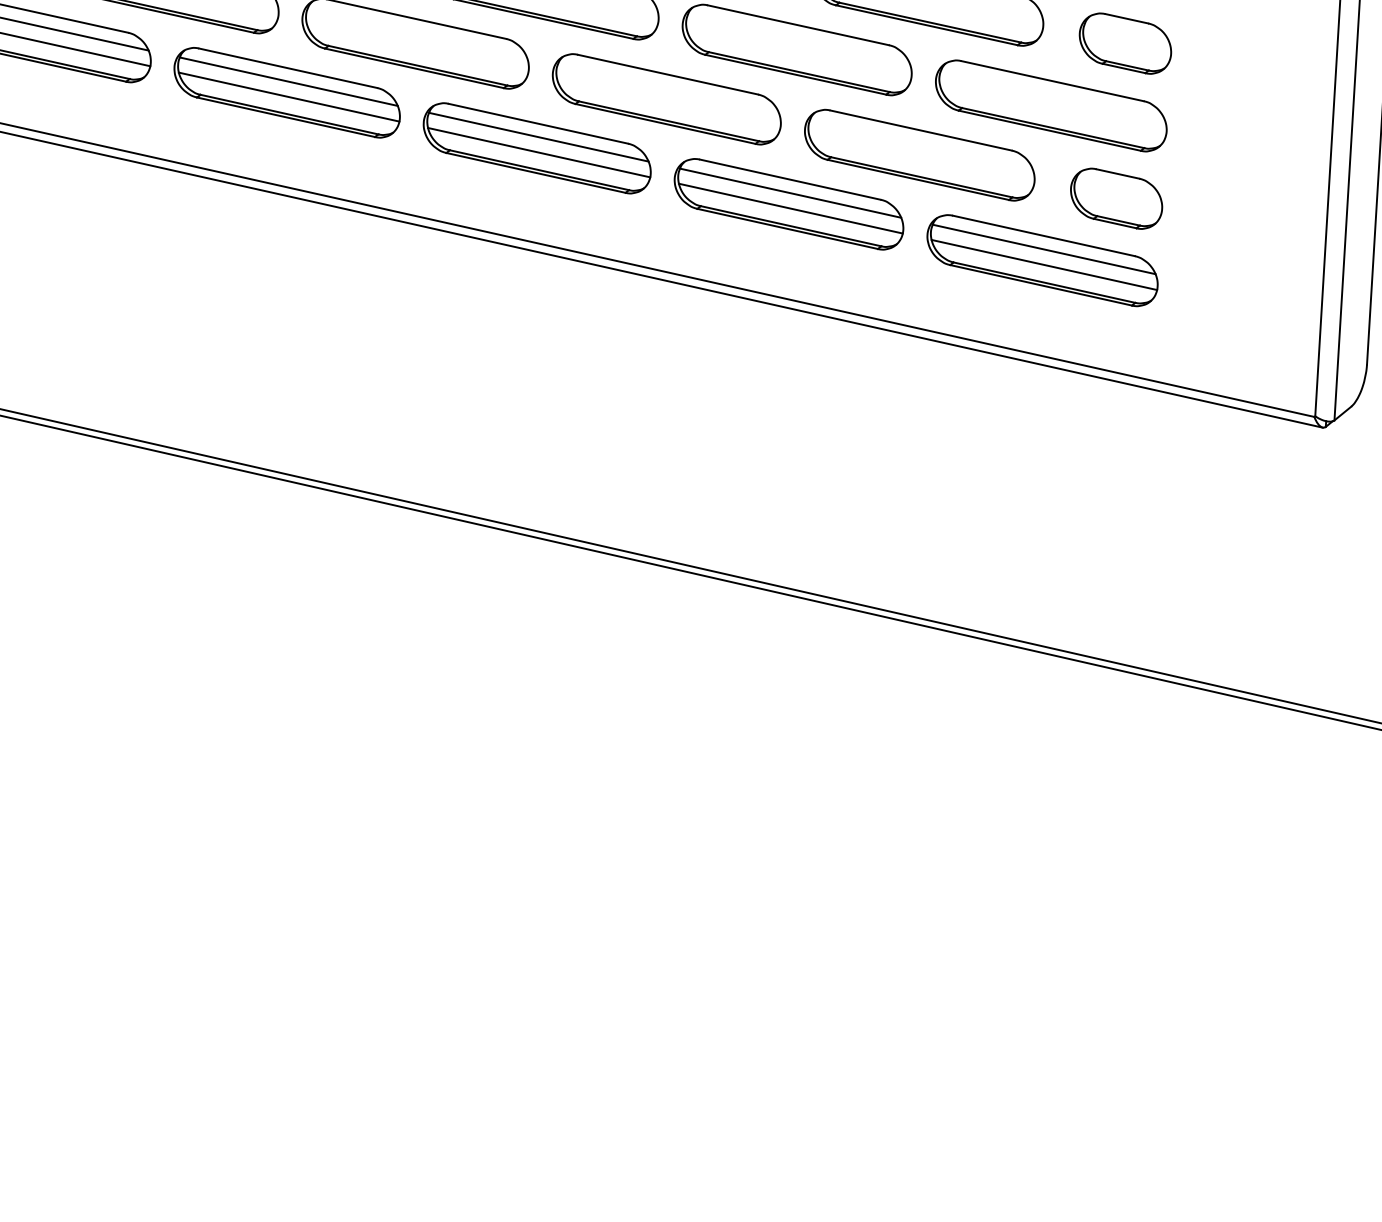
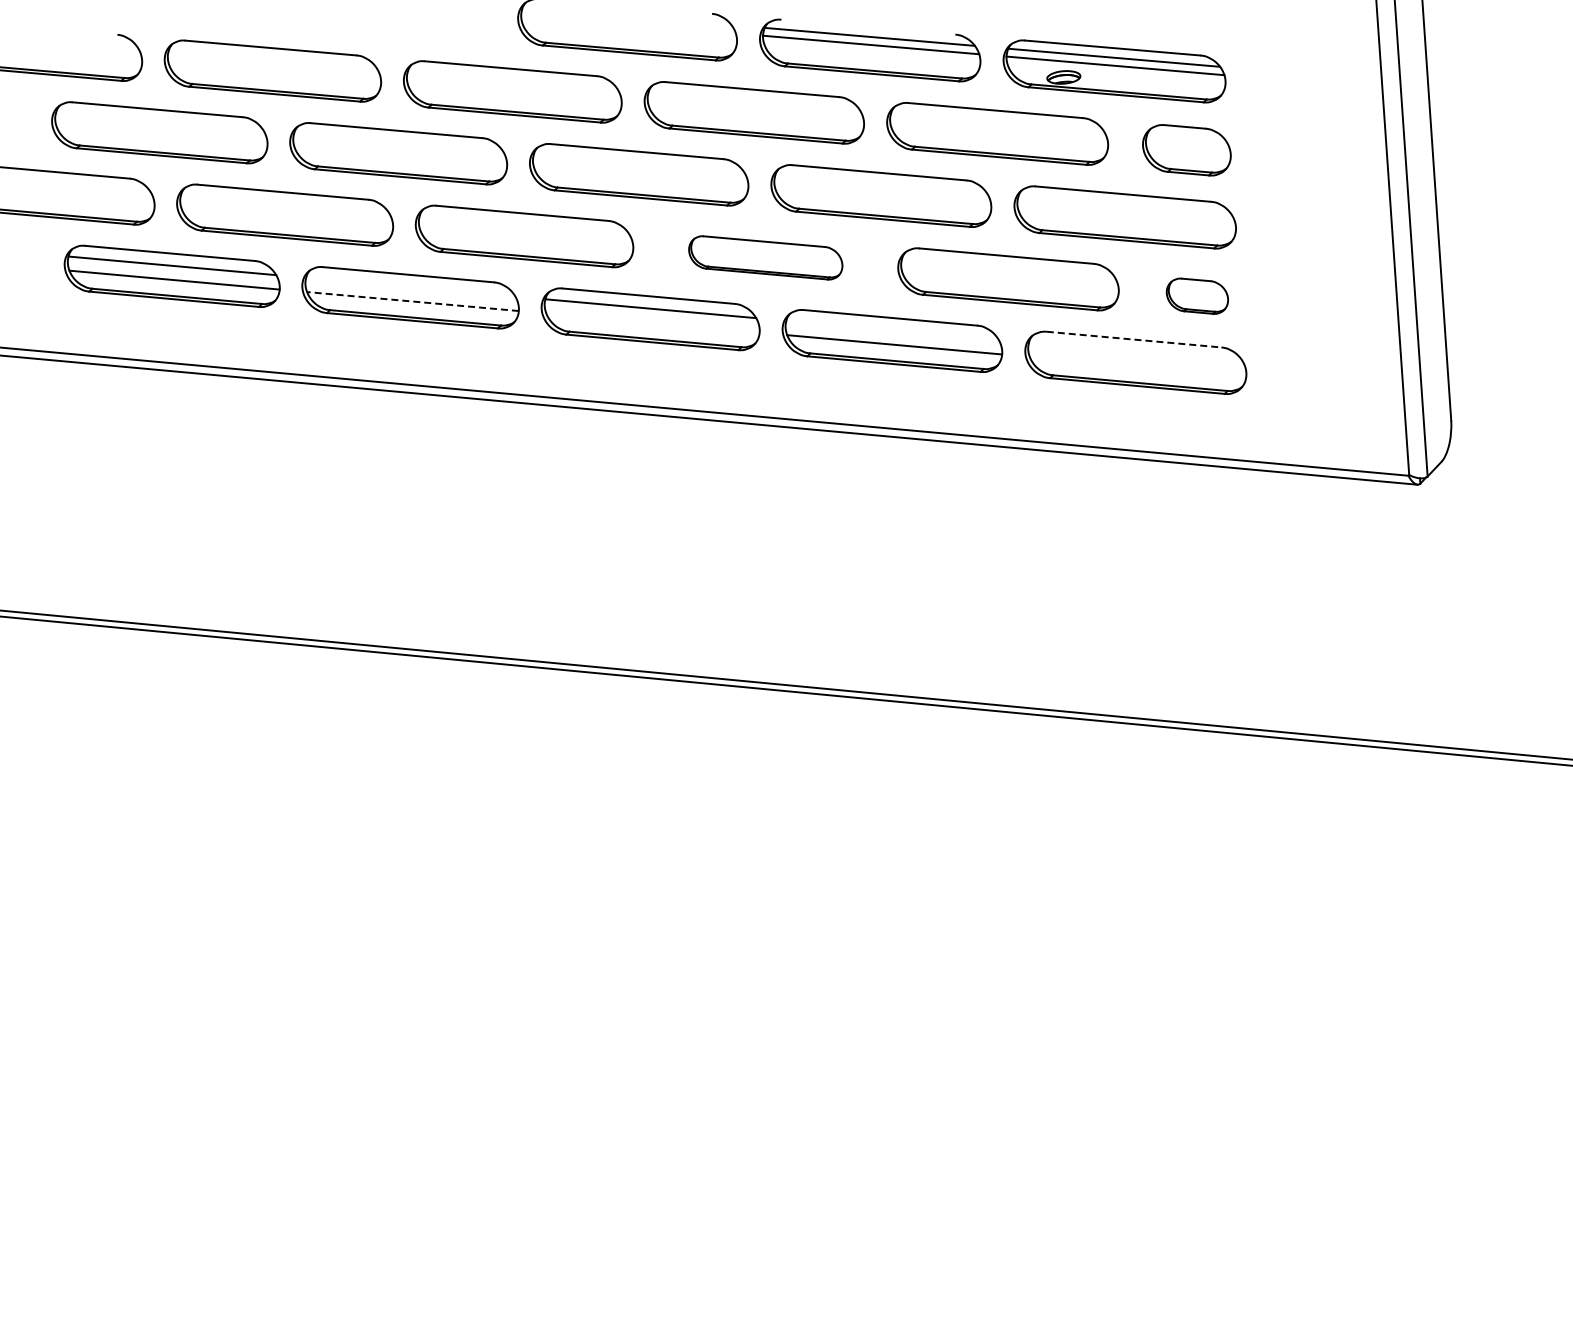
line: (288, 80) -> (410, 286), removed
line: (288, 96) -> (412, 301), solid -> dashed
part: (666, 98) -> (765, 257), size x0.7
line: (538, 151) -> (652, 322), removed
line: (790, 192) -> (892, 329), removed
part: (1116, 199) -> (1197, 296), size x0.7
line: (1044, 235) -> (1134, 339), solid -> dashed
line: (1043, 248) -> (1135, 351), removed
line: (1043, 264) -> (1137, 366), removed

